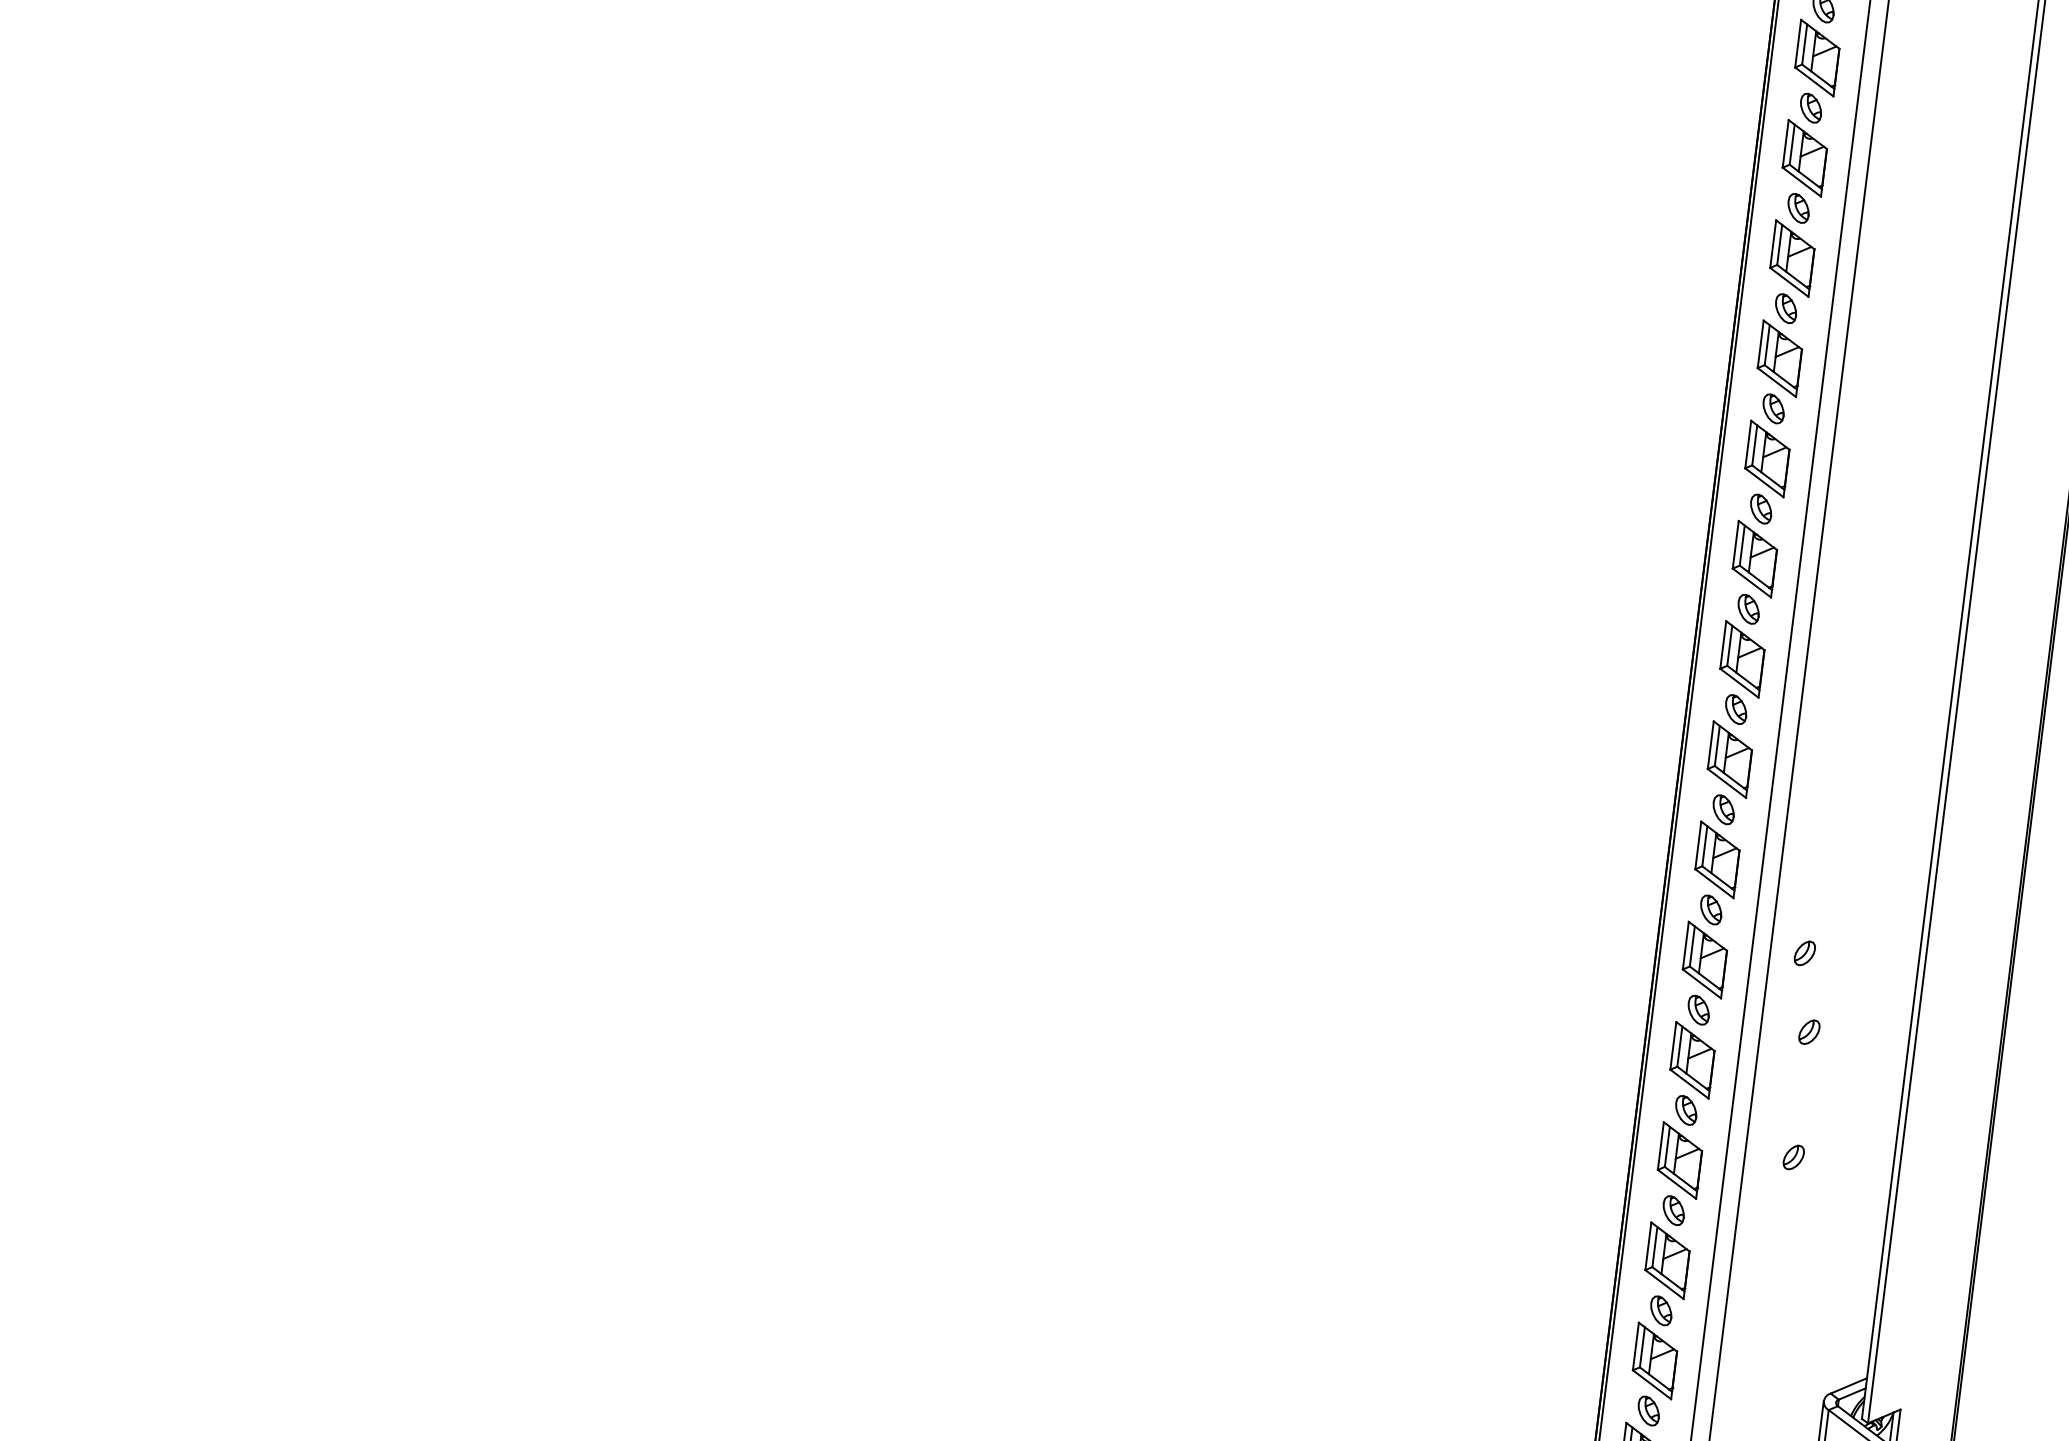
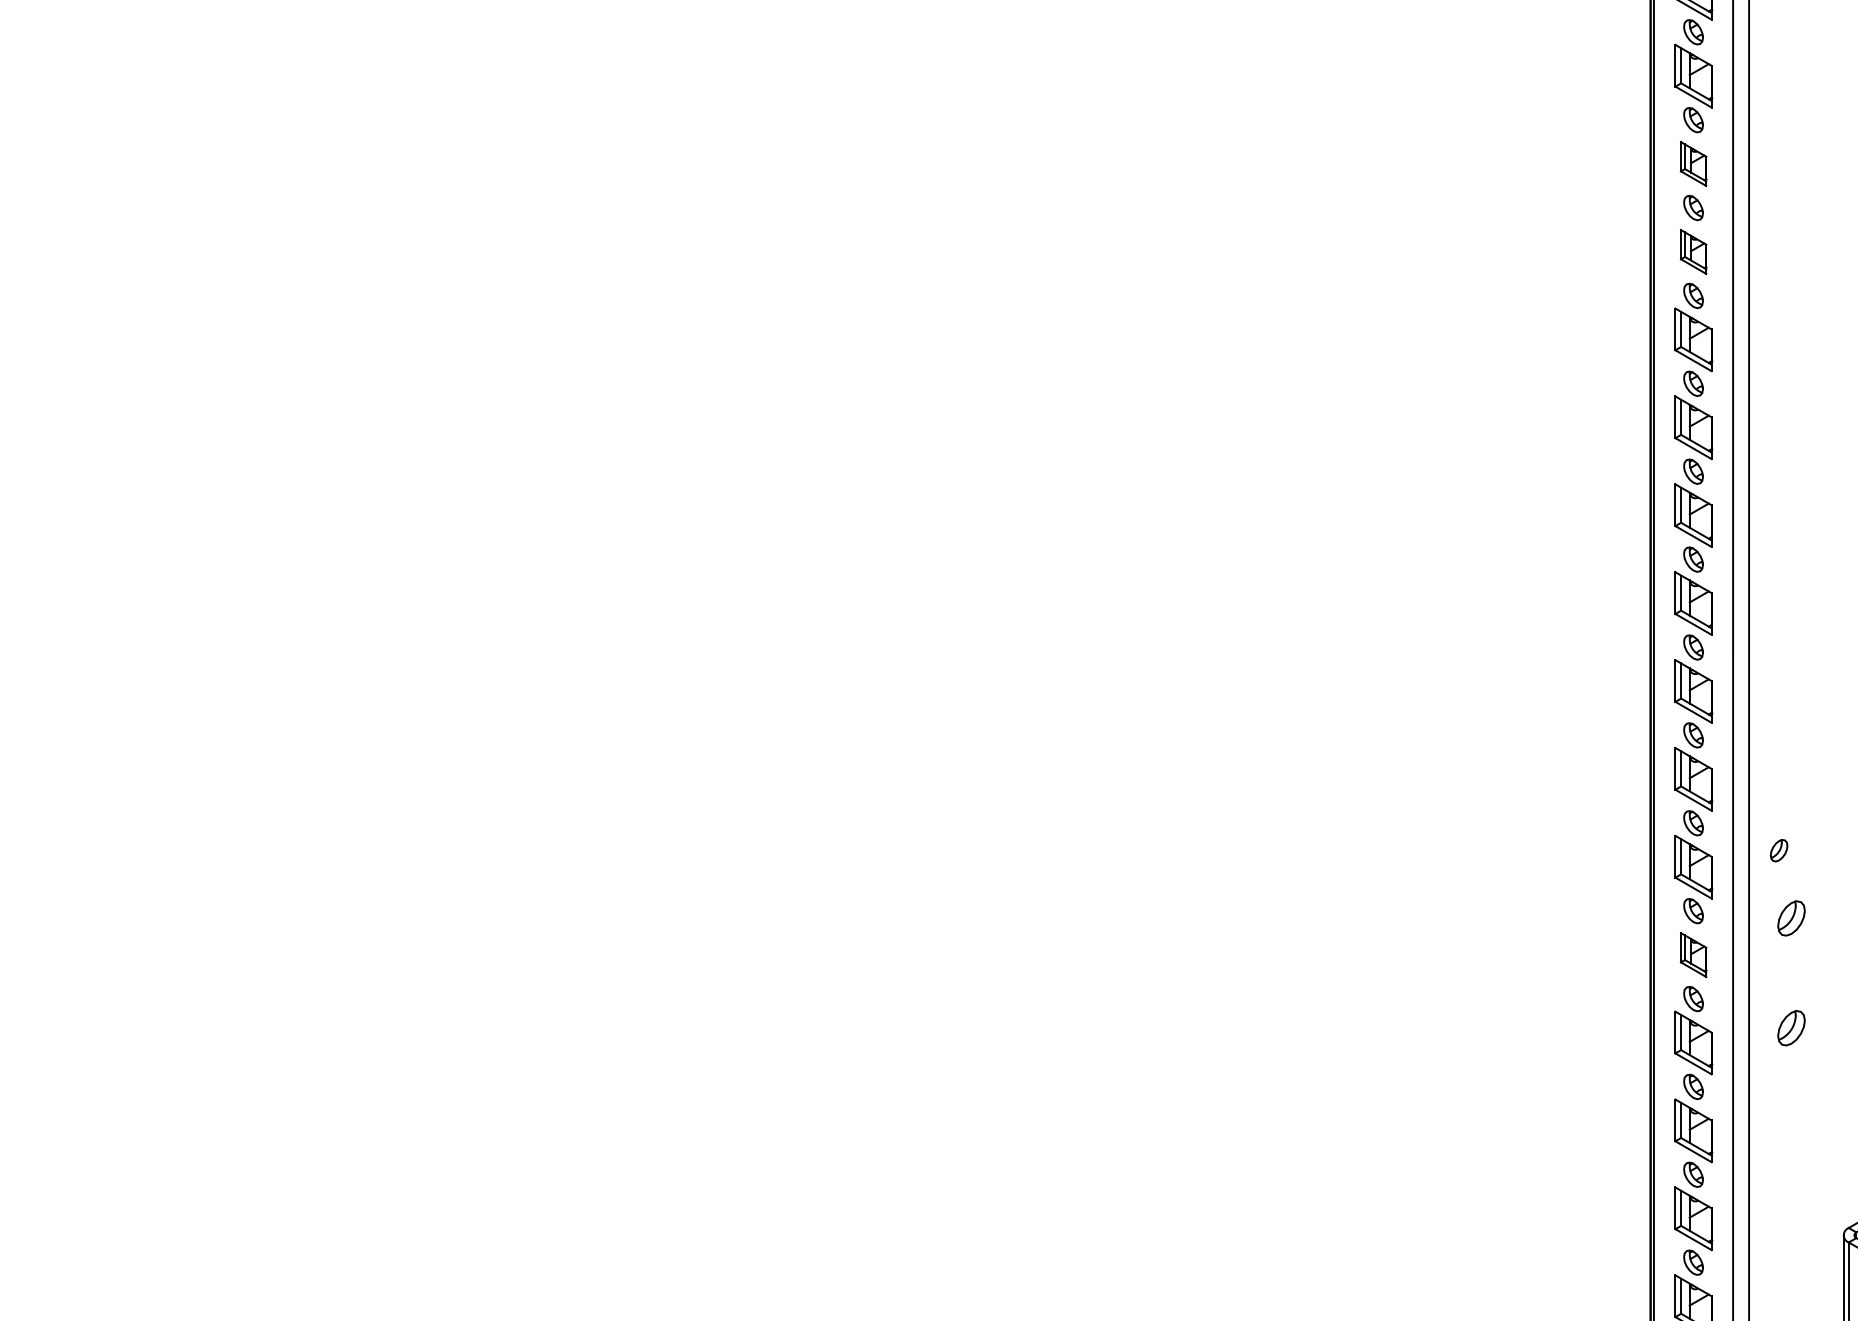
part: (1804, 157) -> (1693, 163), size x0.7
part: (1792, 258) -> (1693, 251), size x0.7
part: (1809, 1031) -> (1791, 917), size x1.6
part: (1692, 1059) -> (1693, 954), size x0.7
part: (1793, 1156) -> (1791, 1027), size x1.6

